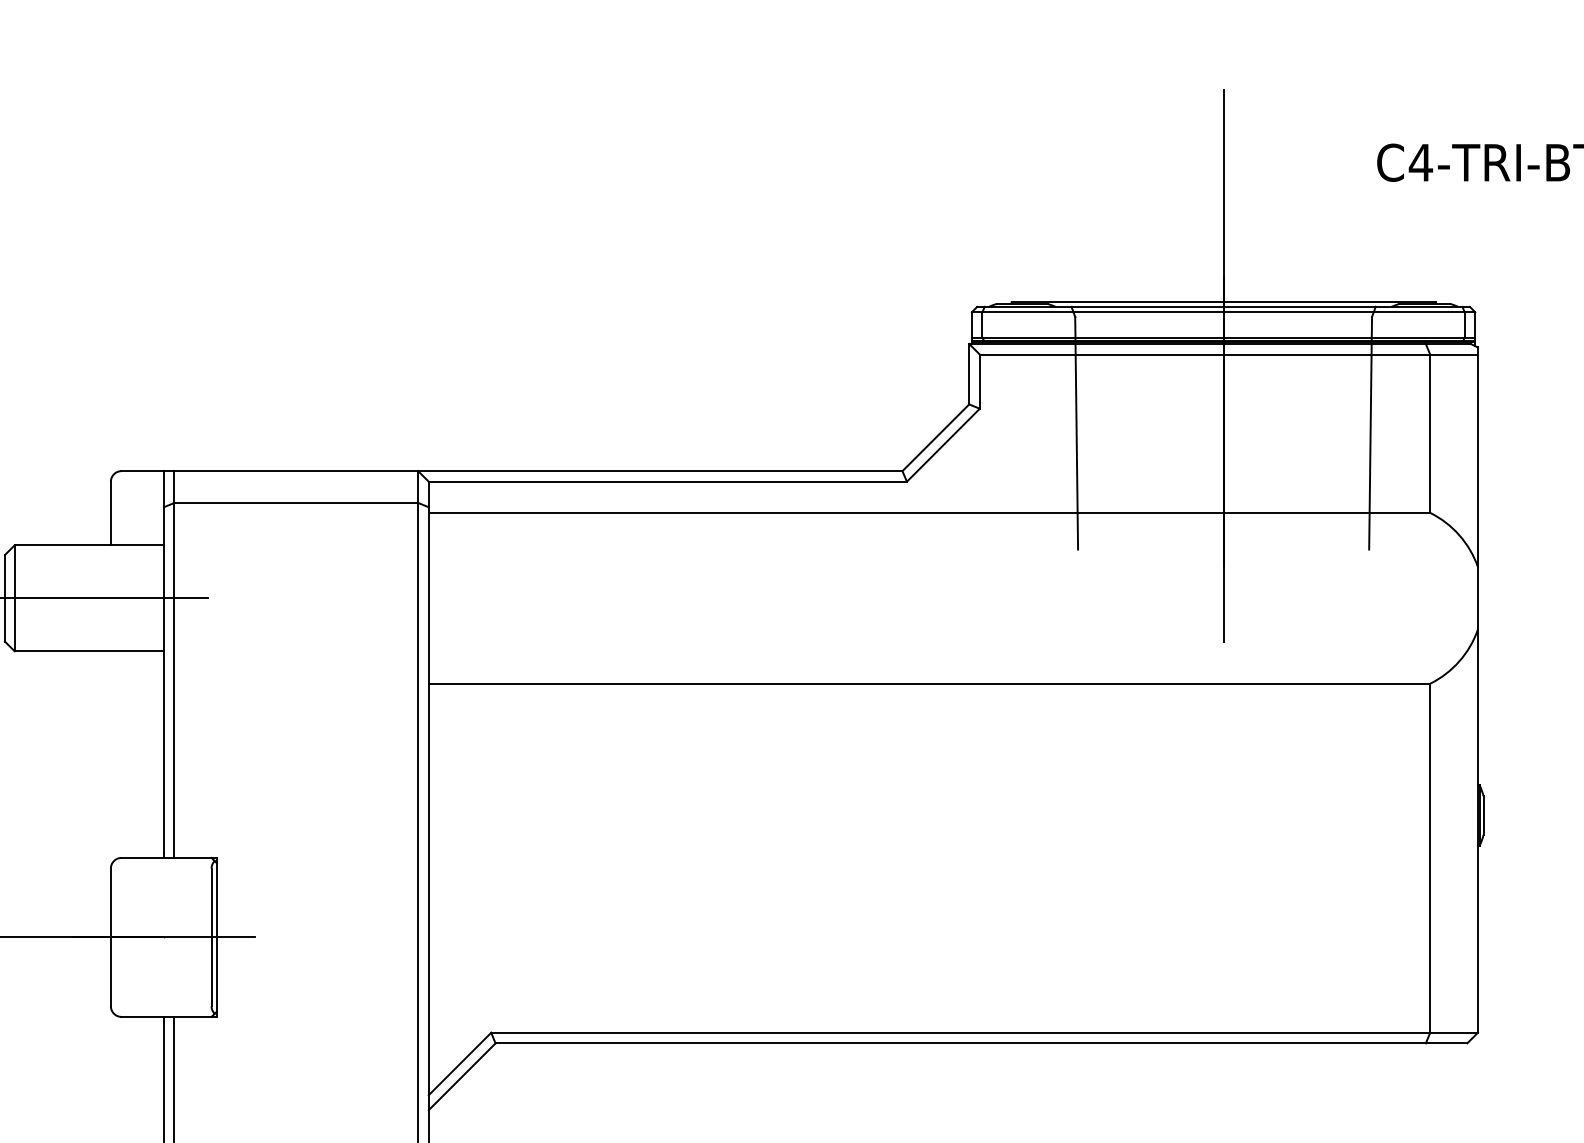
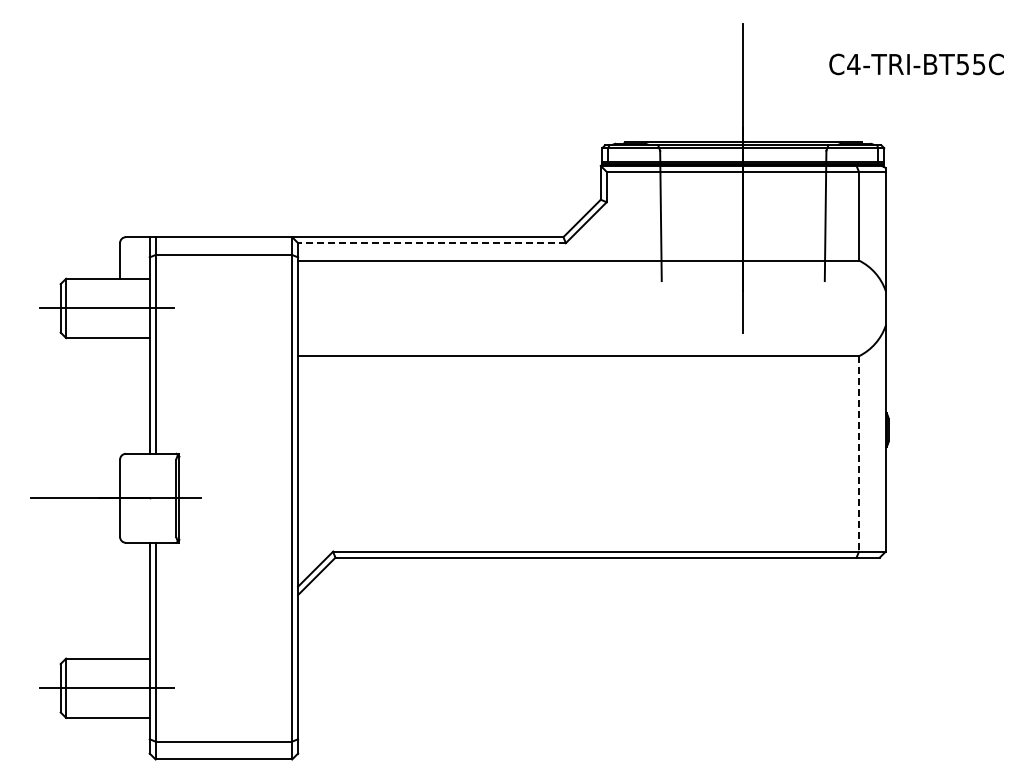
line: (668, 482) -> (432, 243), solid -> dashed
line: (1431, 857) -> (859, 453), solid -> dashed

